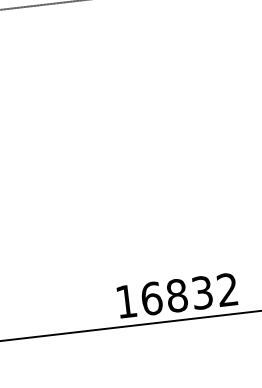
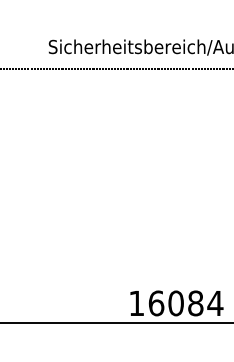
text: (202, 292) -> (195, 303), 16832 -> 16084

